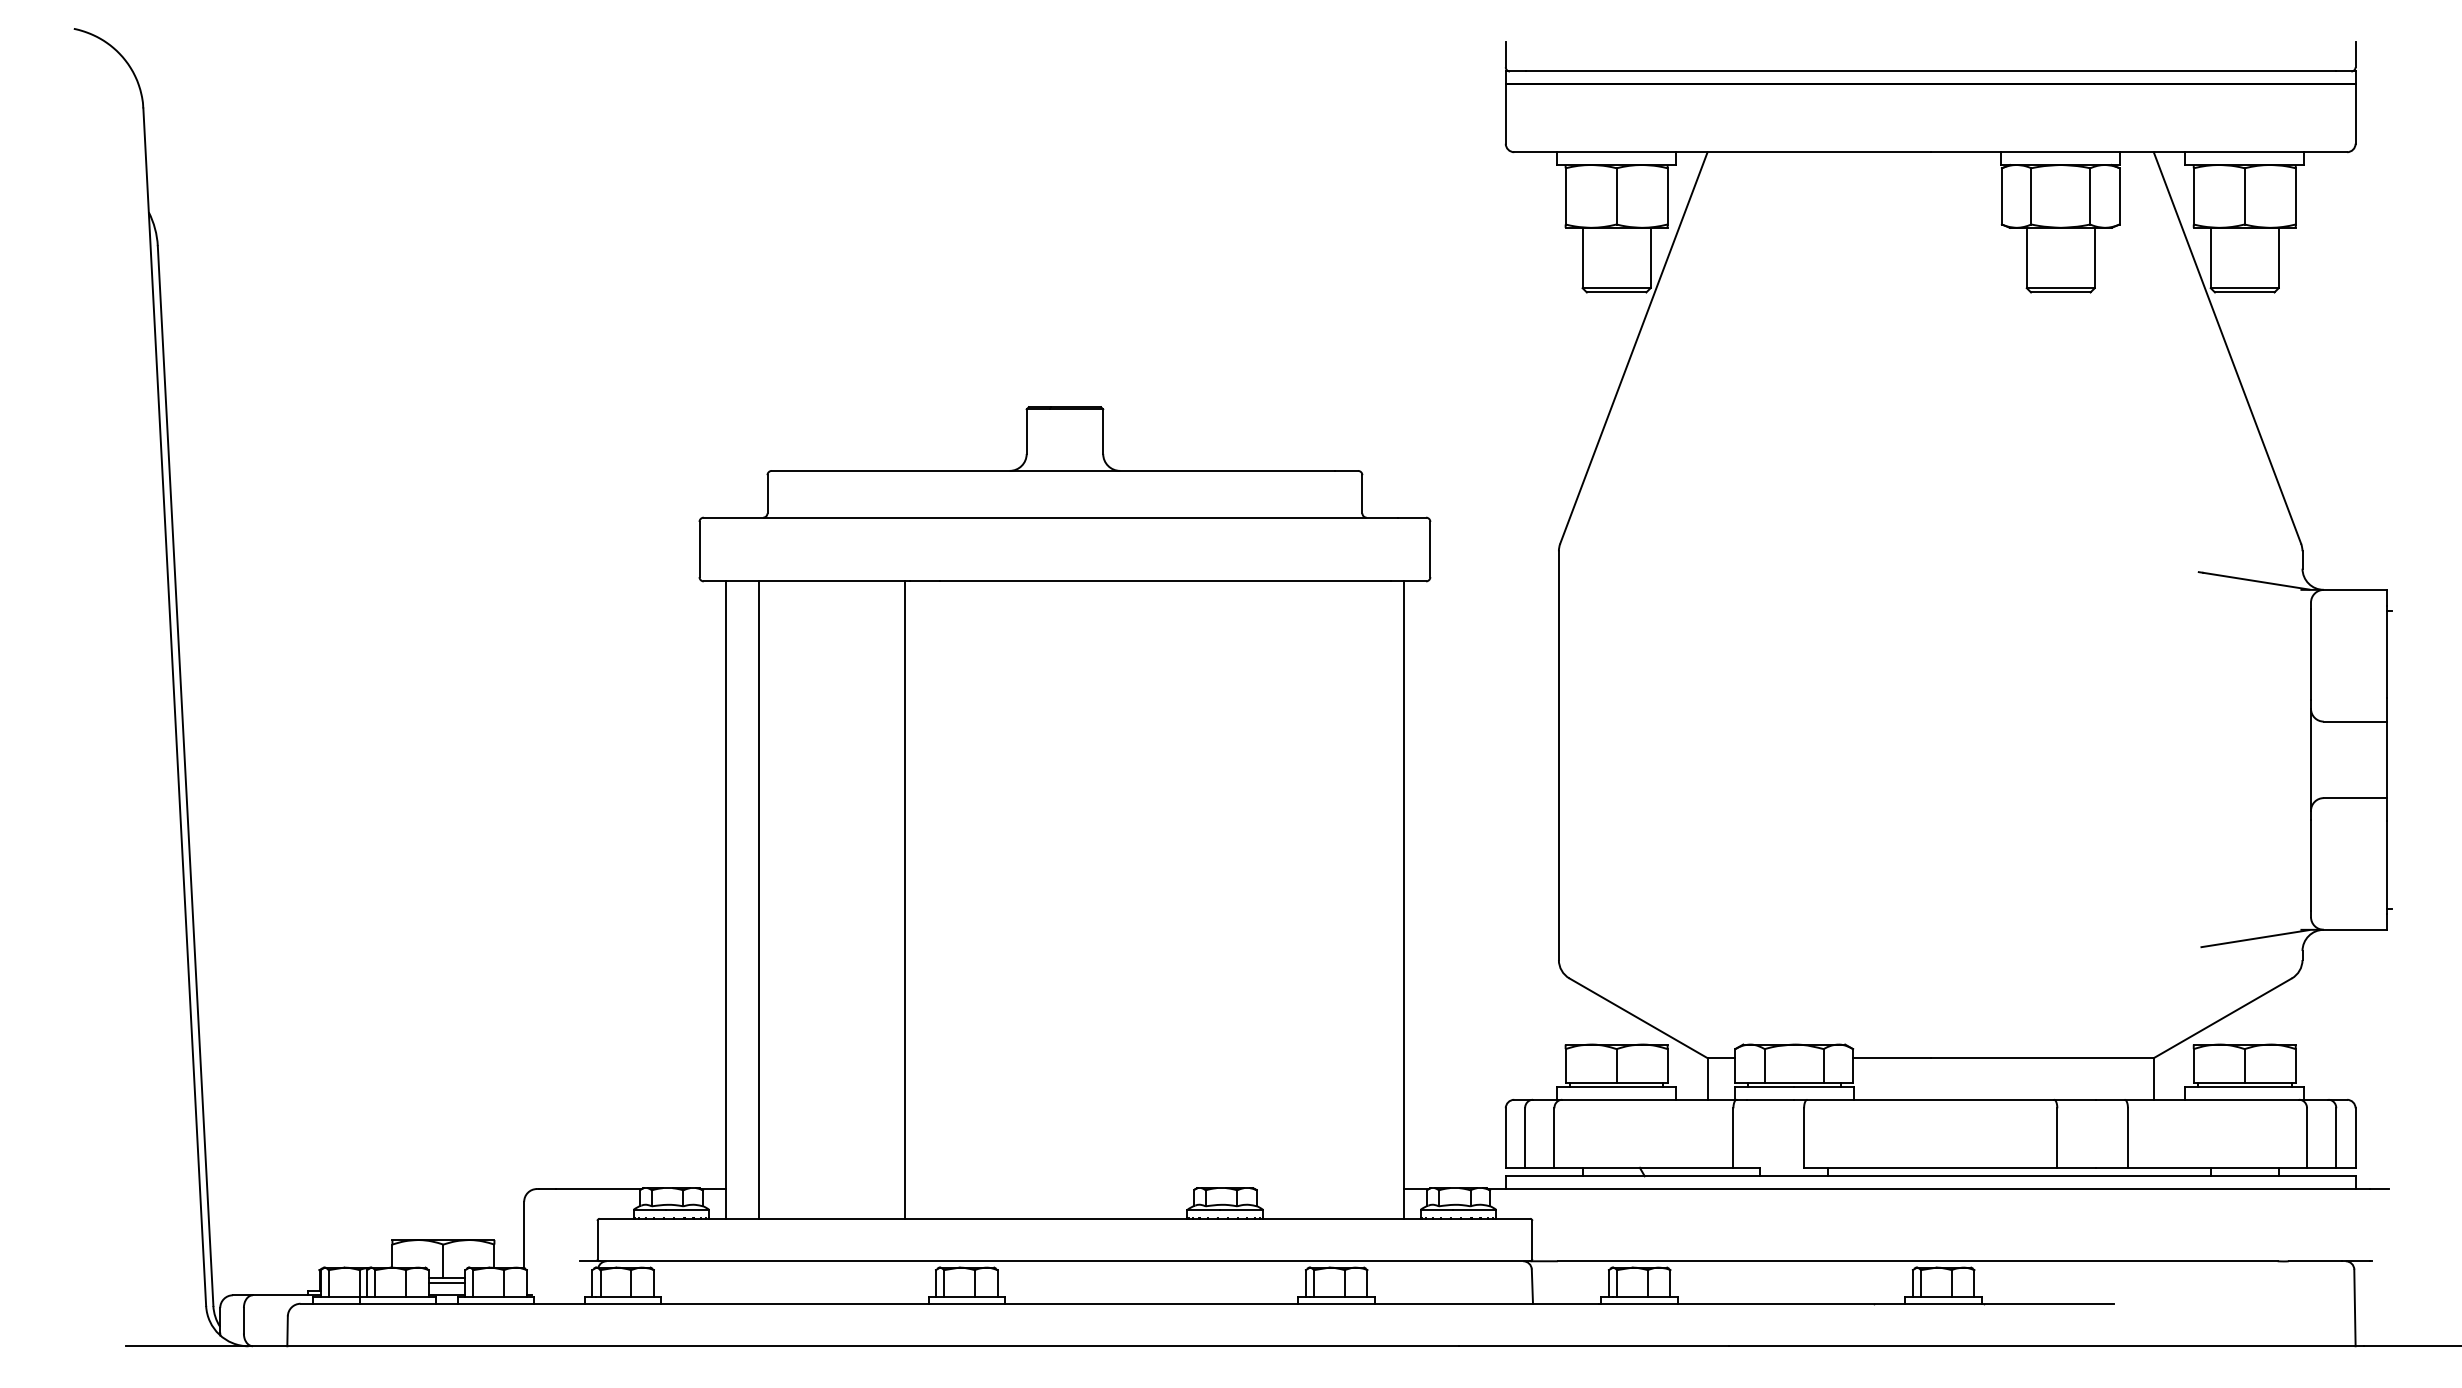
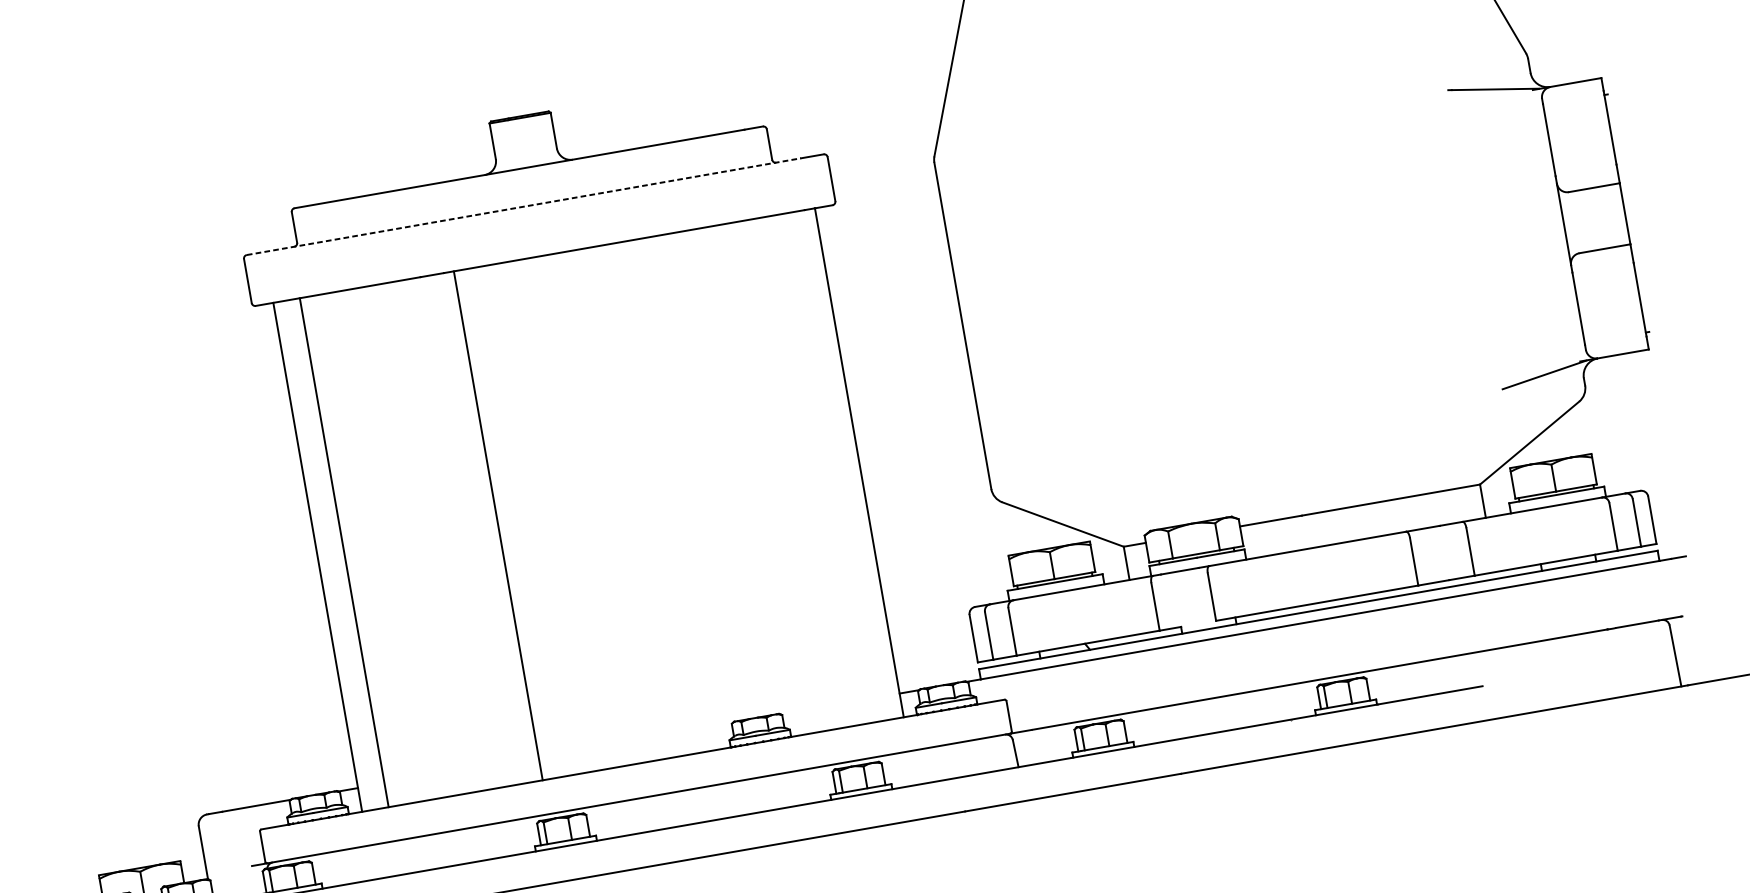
line: (1051, 517) -> (524, 206), solid -> dashed
line: (904, 899) -> (497, 525), moved

